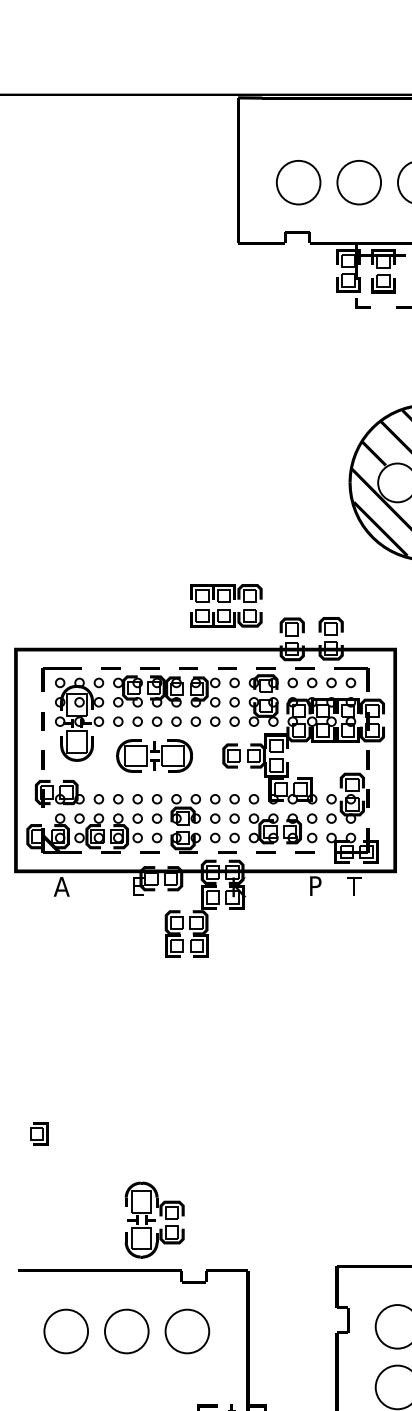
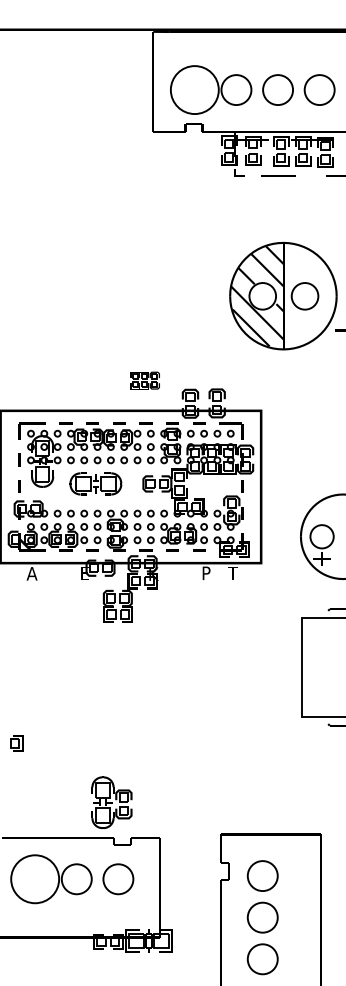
circle: (298, 183) -> (194, 90), size x1.6
part: (225, 605) -> (144, 380), size x0.6
part: (154, 1219) -> (111, 802), moved
circle: (66, 1331) -> (35, 879), size x1.6

